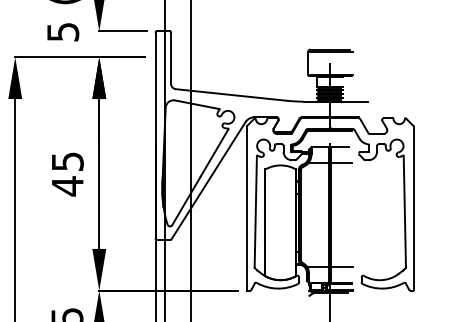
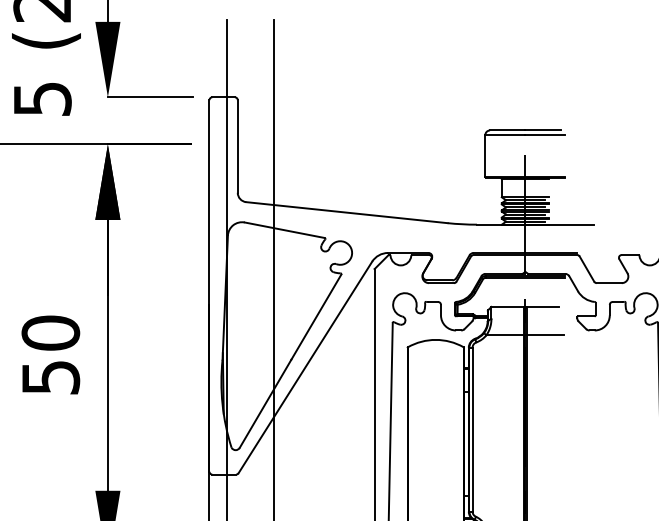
text: (67, 174) -> (50, 356), 45 -> 50

